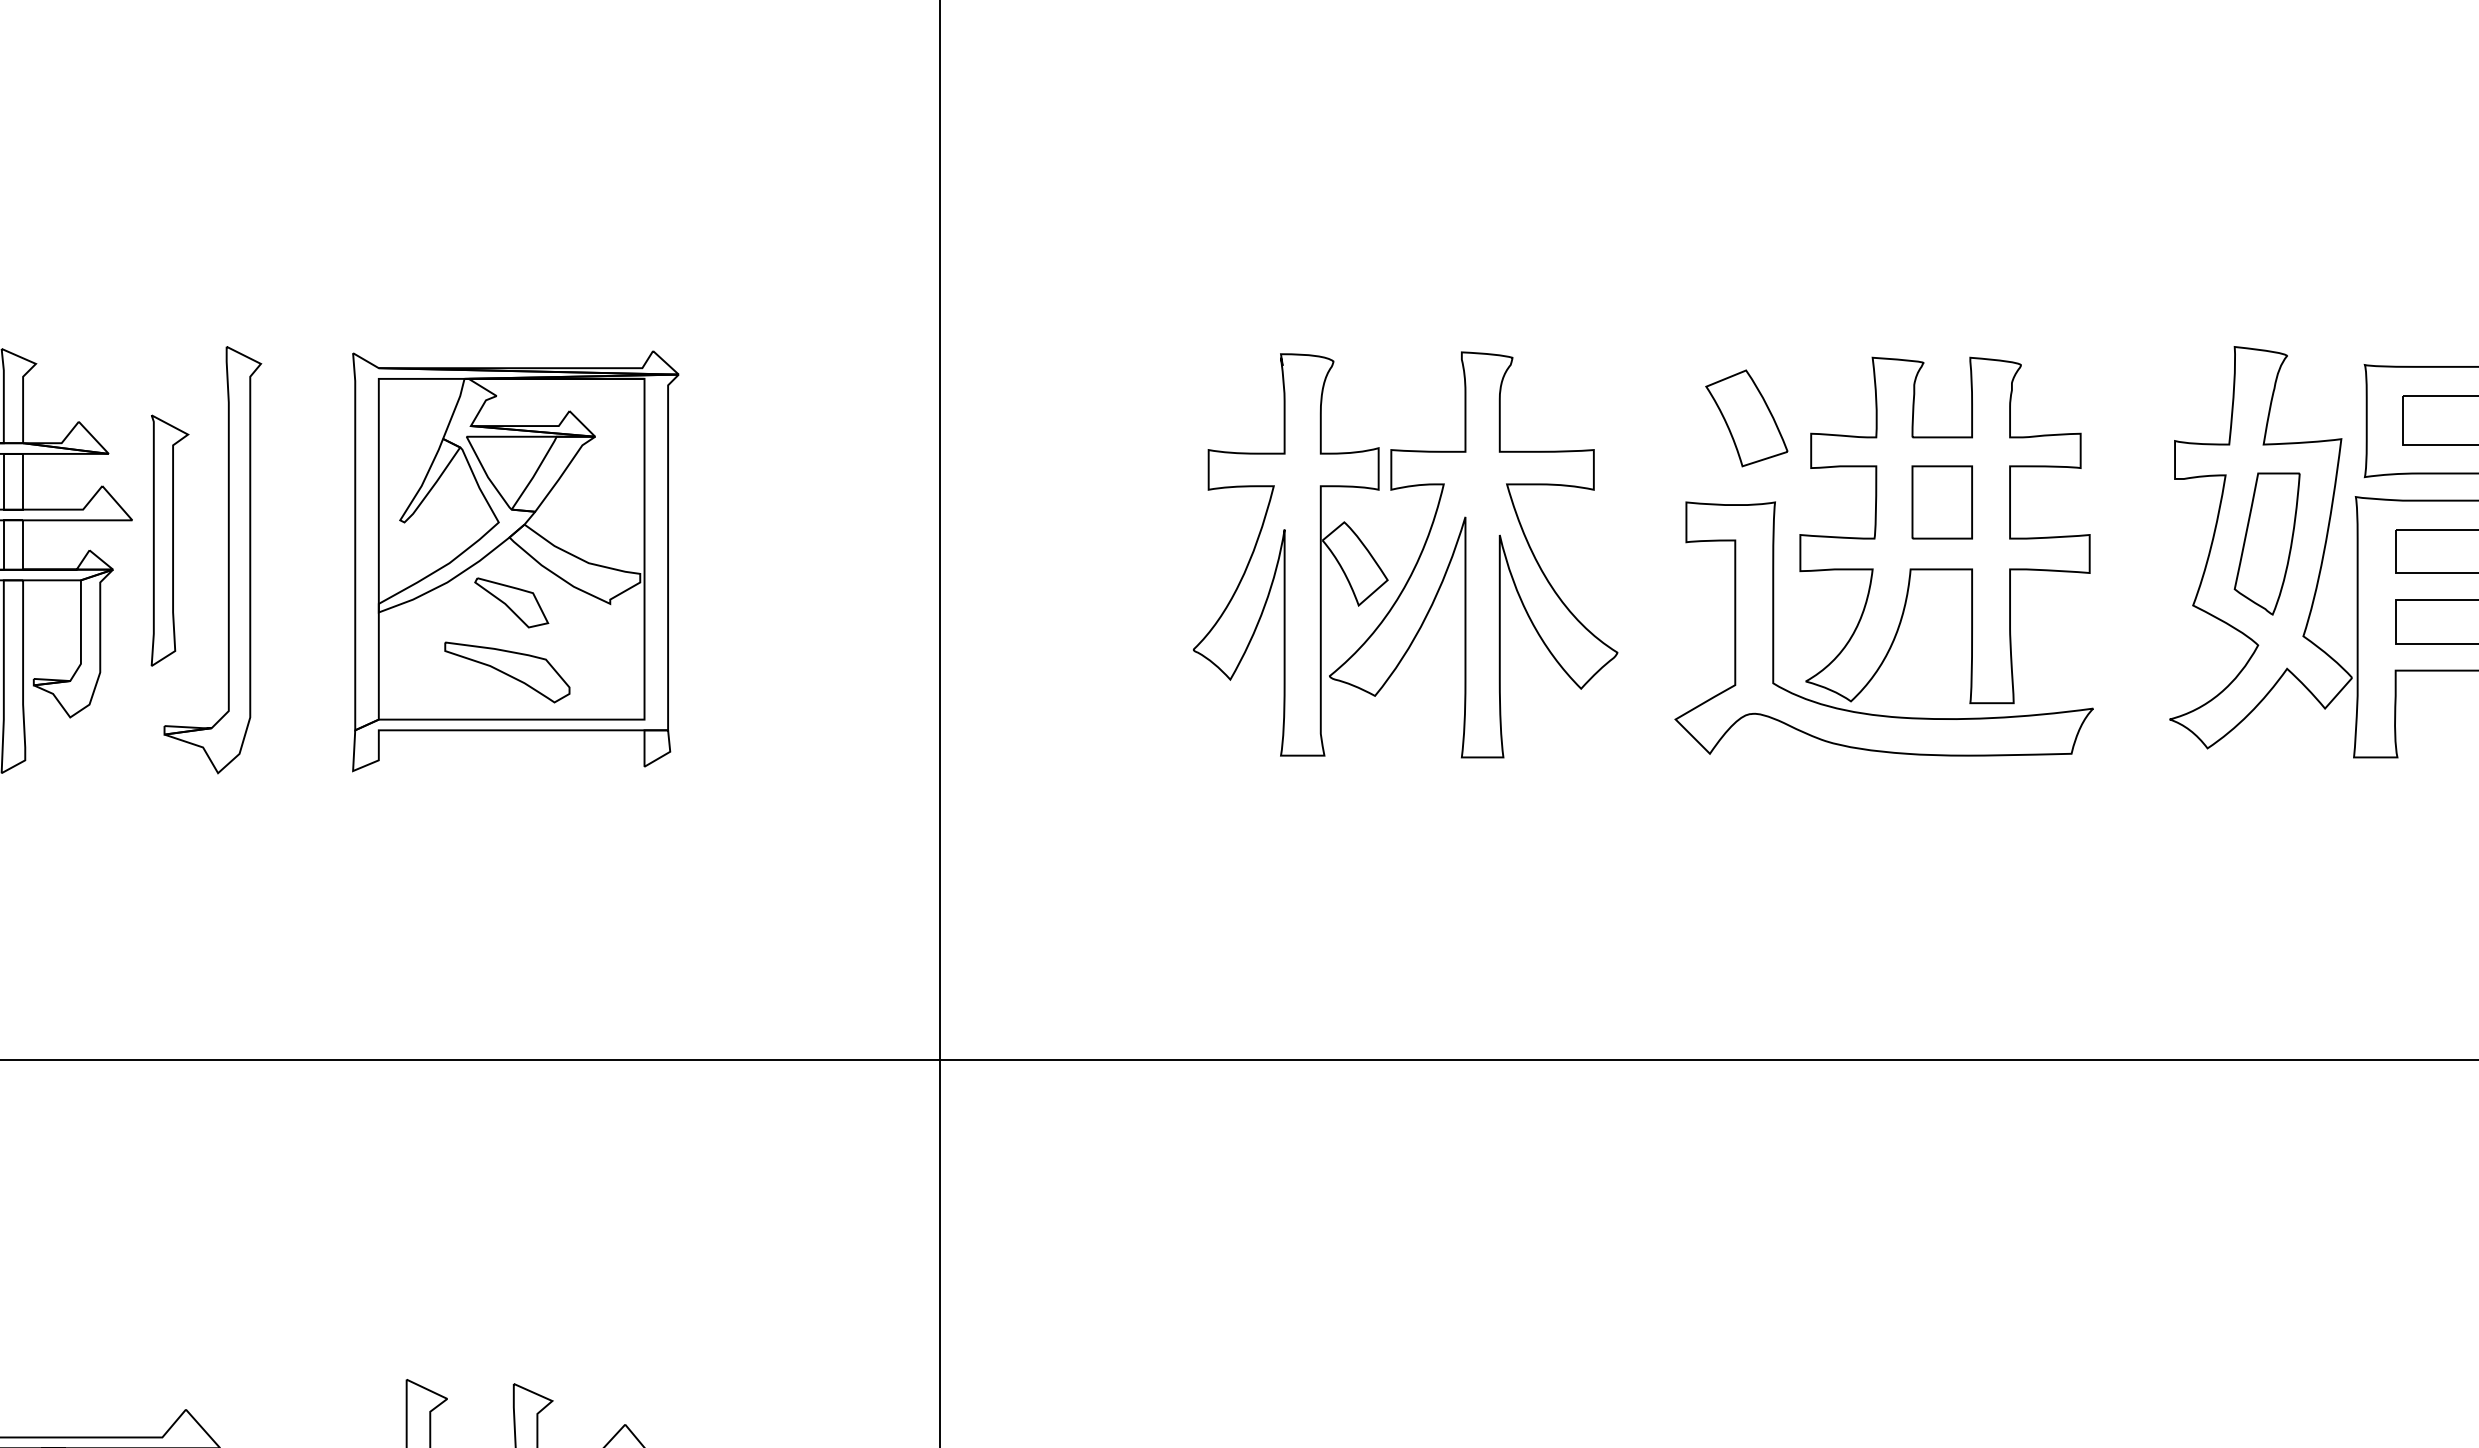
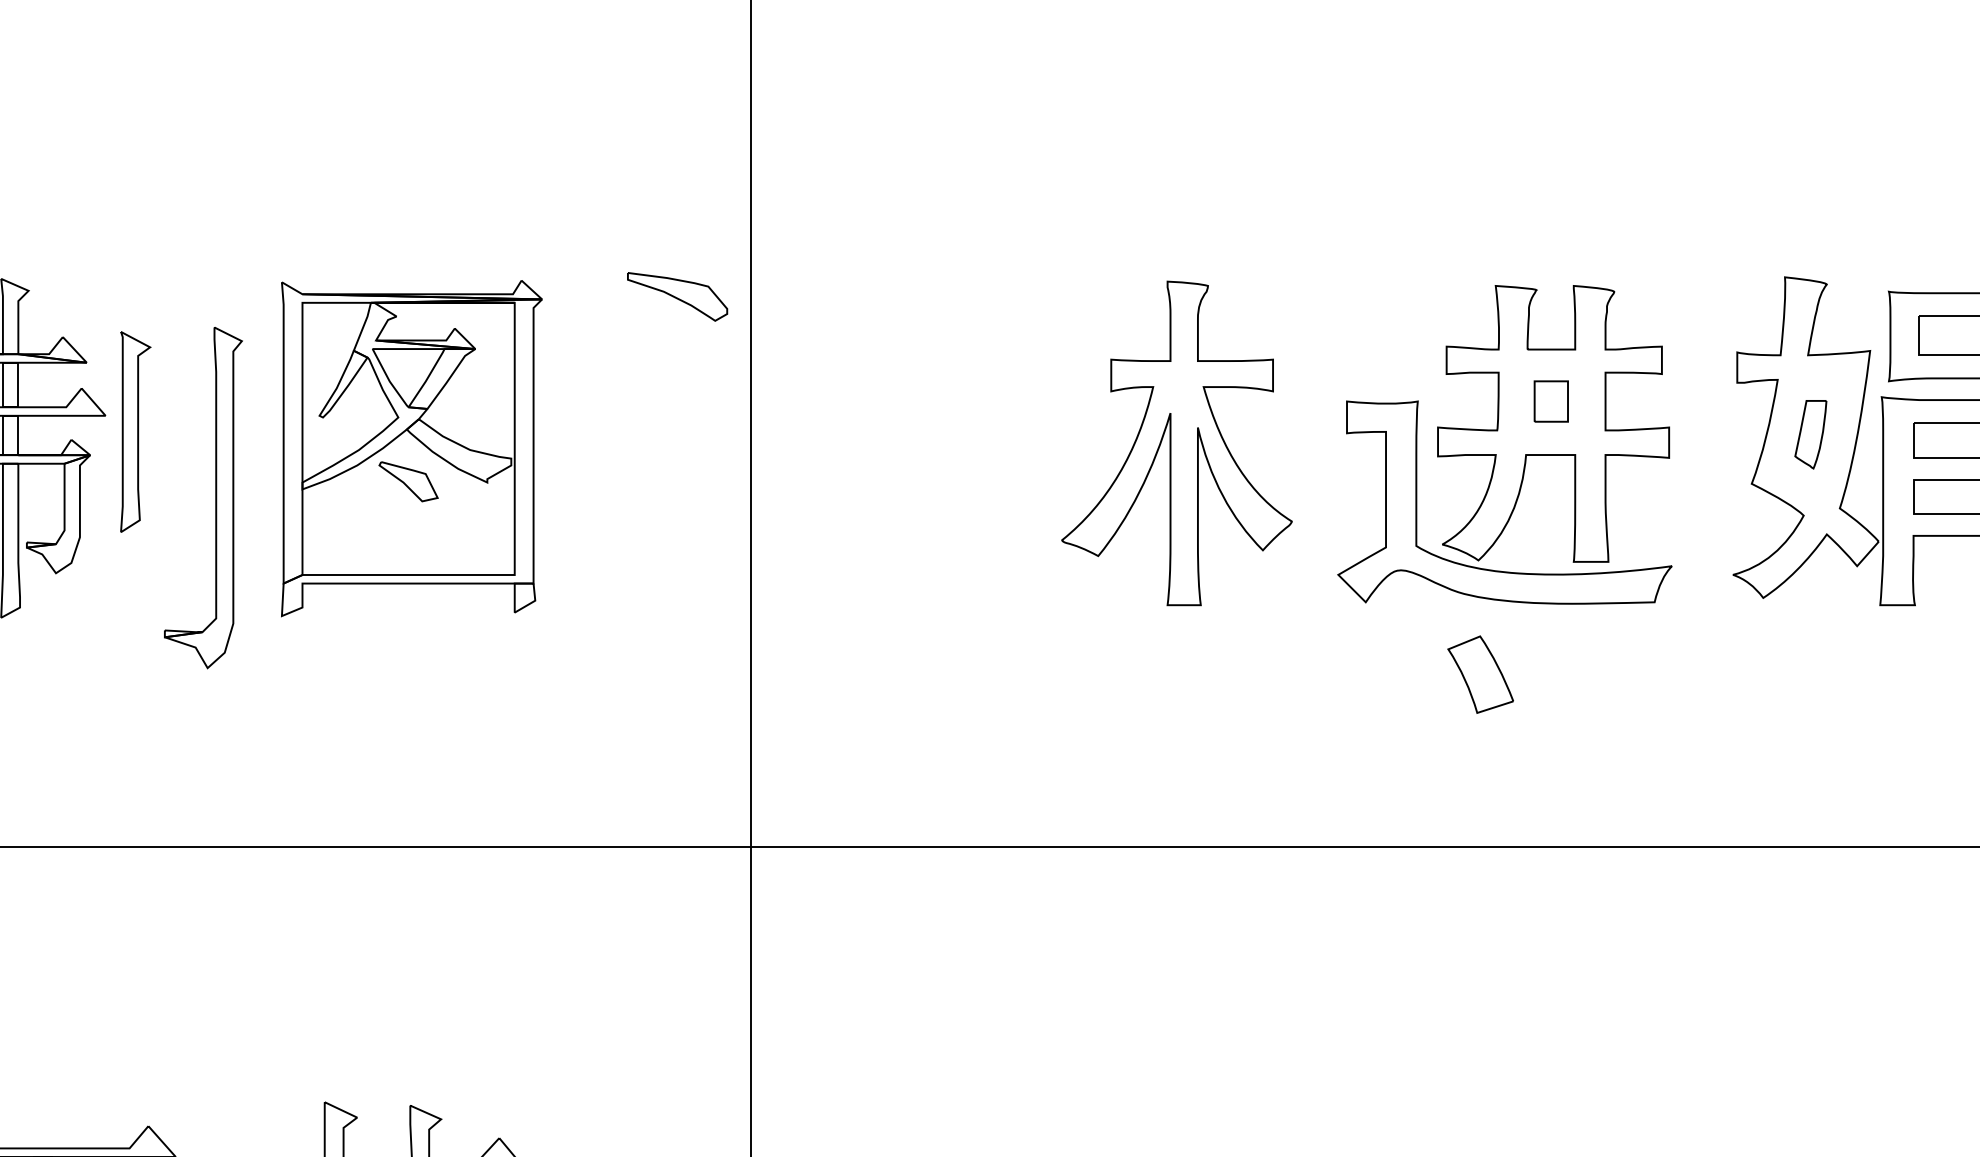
part: (1746, 418) -> (1480, 674), moved
part: (1941, 502) -> (1550, 401), size x0.7
part: (2266, 543) -> (1810, 434), size x0.6
part: (1290, 554) -> (1030, 443), removed
part: (227, 560) -> (215, 498), moved
part: (507, 672) -> (677, 296), moved

